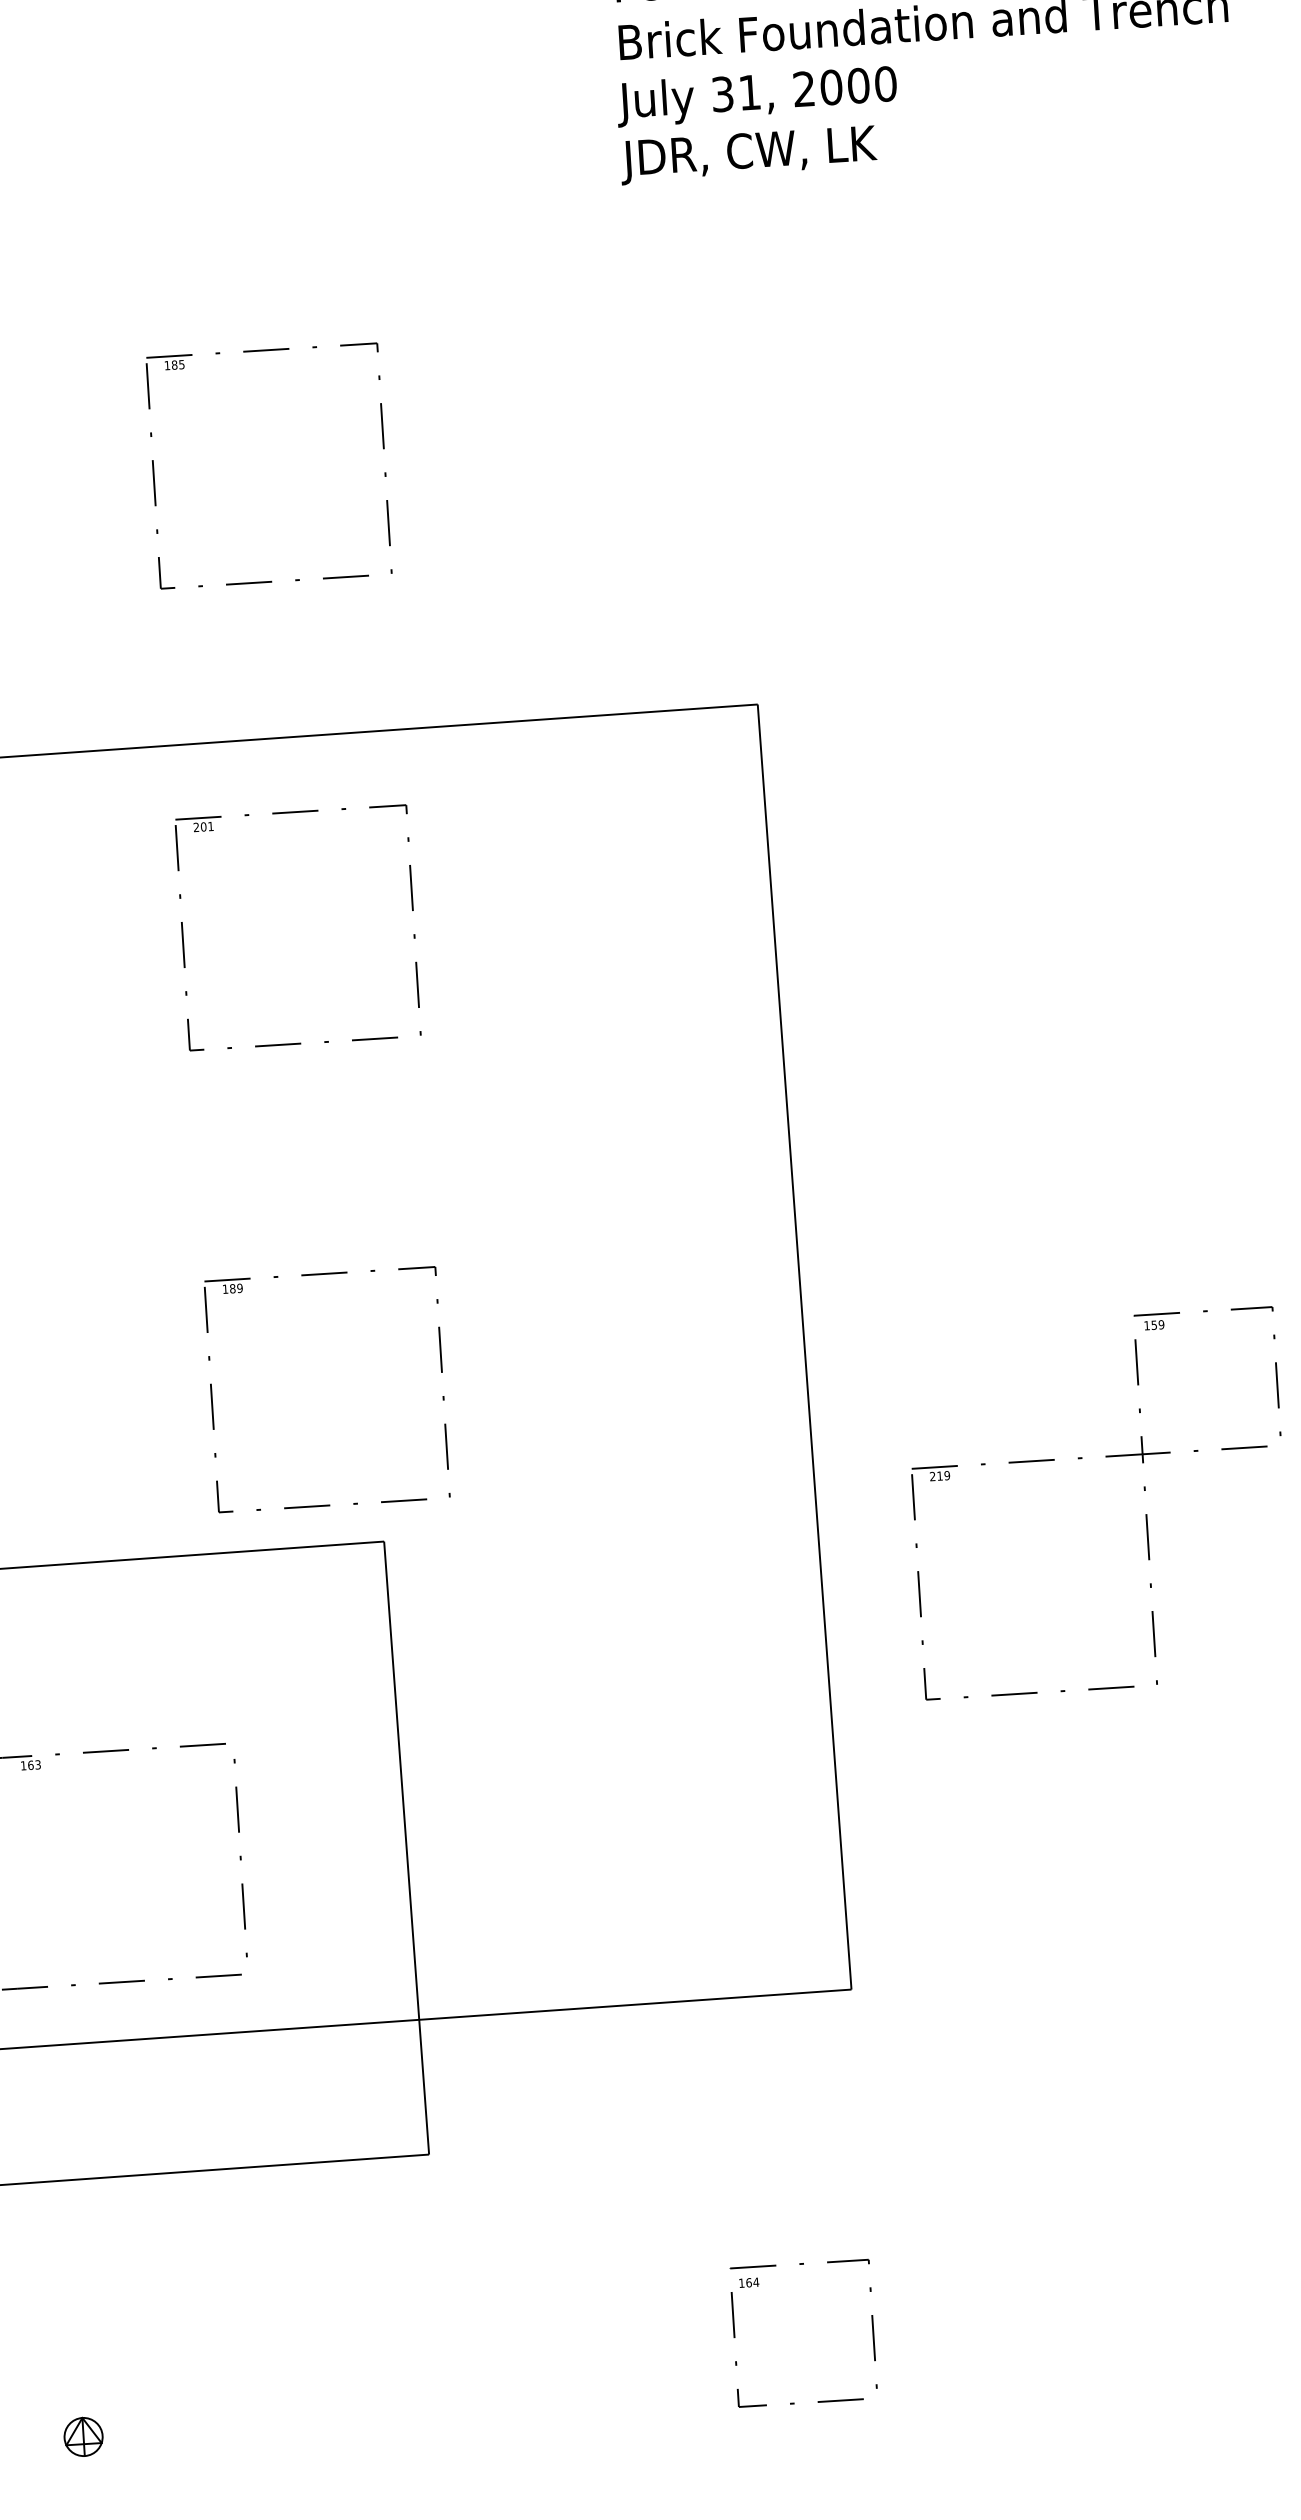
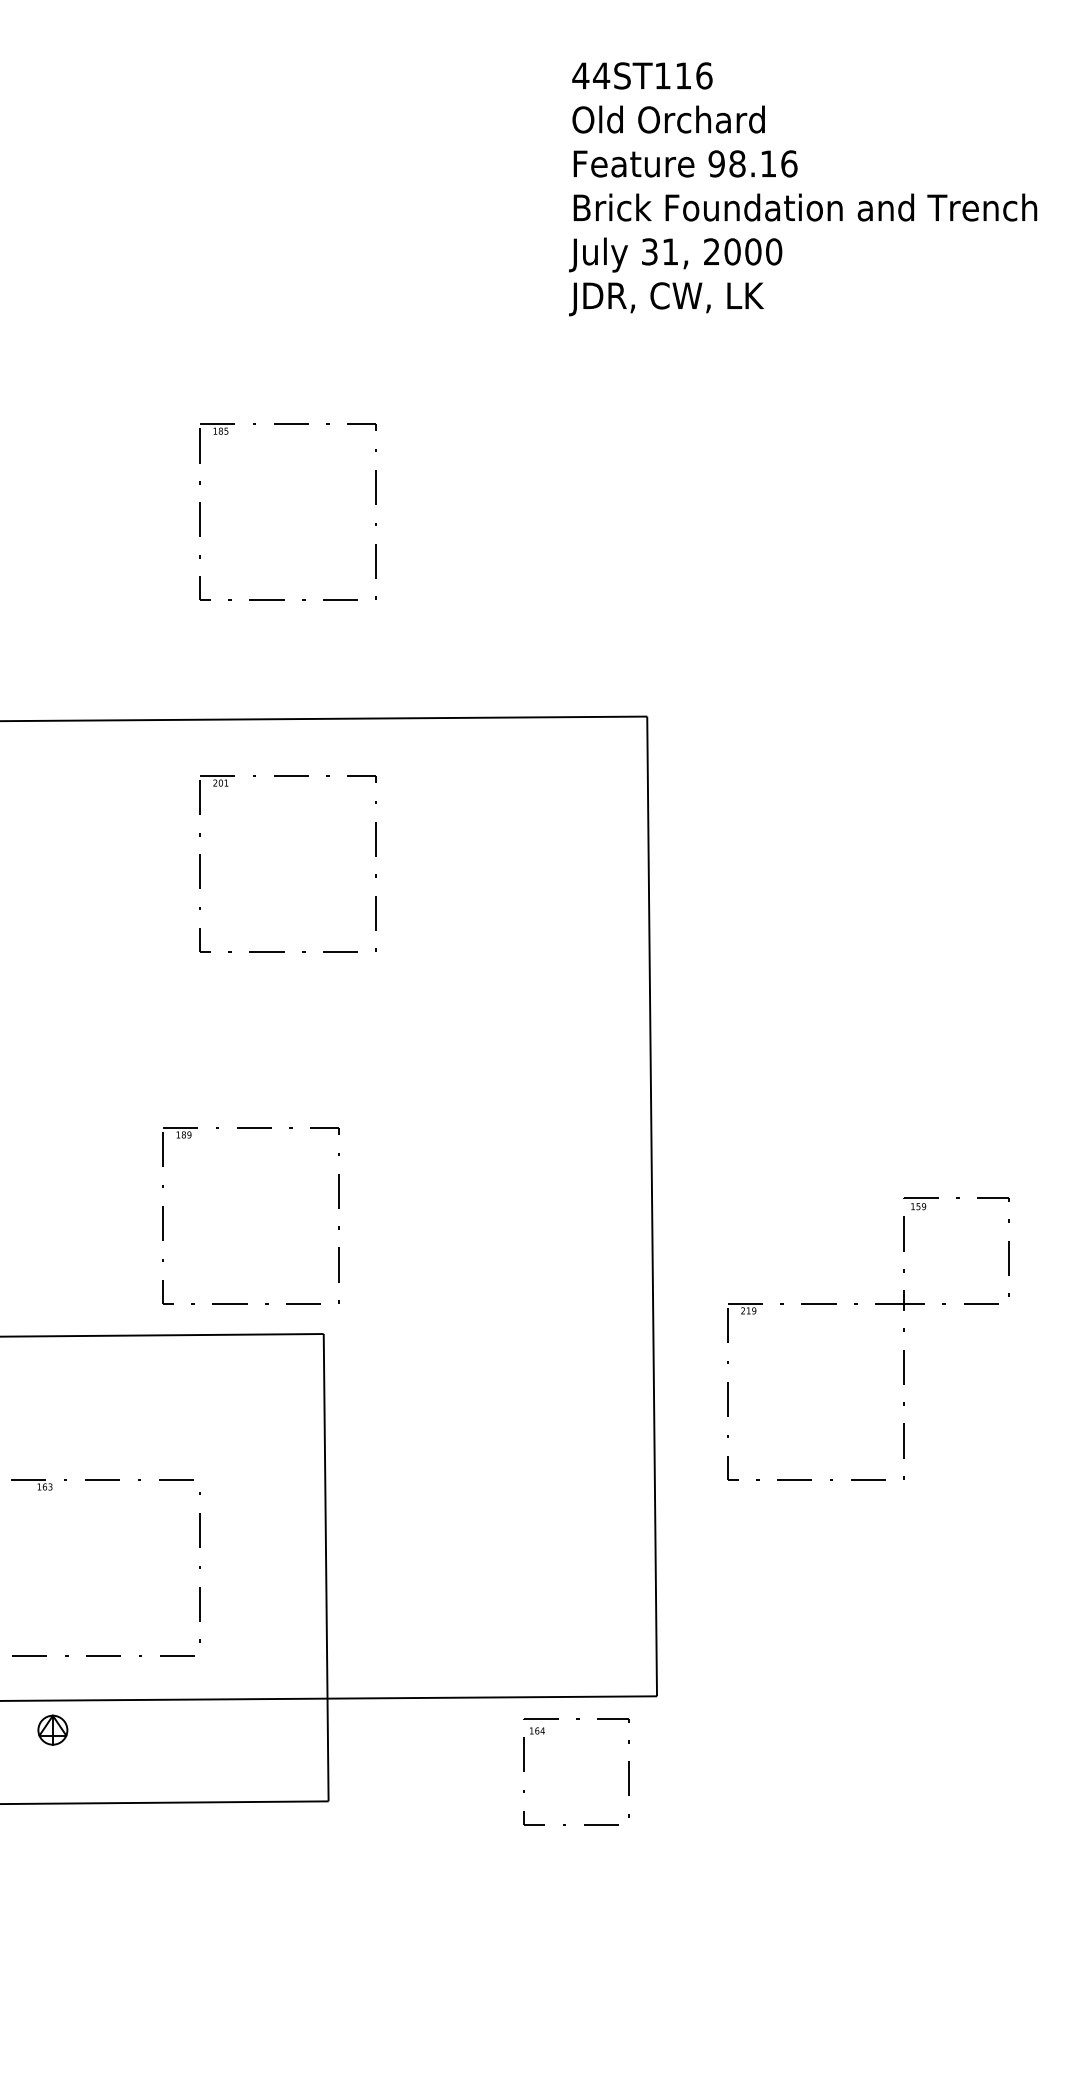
part: (319, 1274) -> (250, 1128), moved
part: (757, 2286) -> (543, 1734), moved
part: (83, 2436) -> (52, 1729), moved

